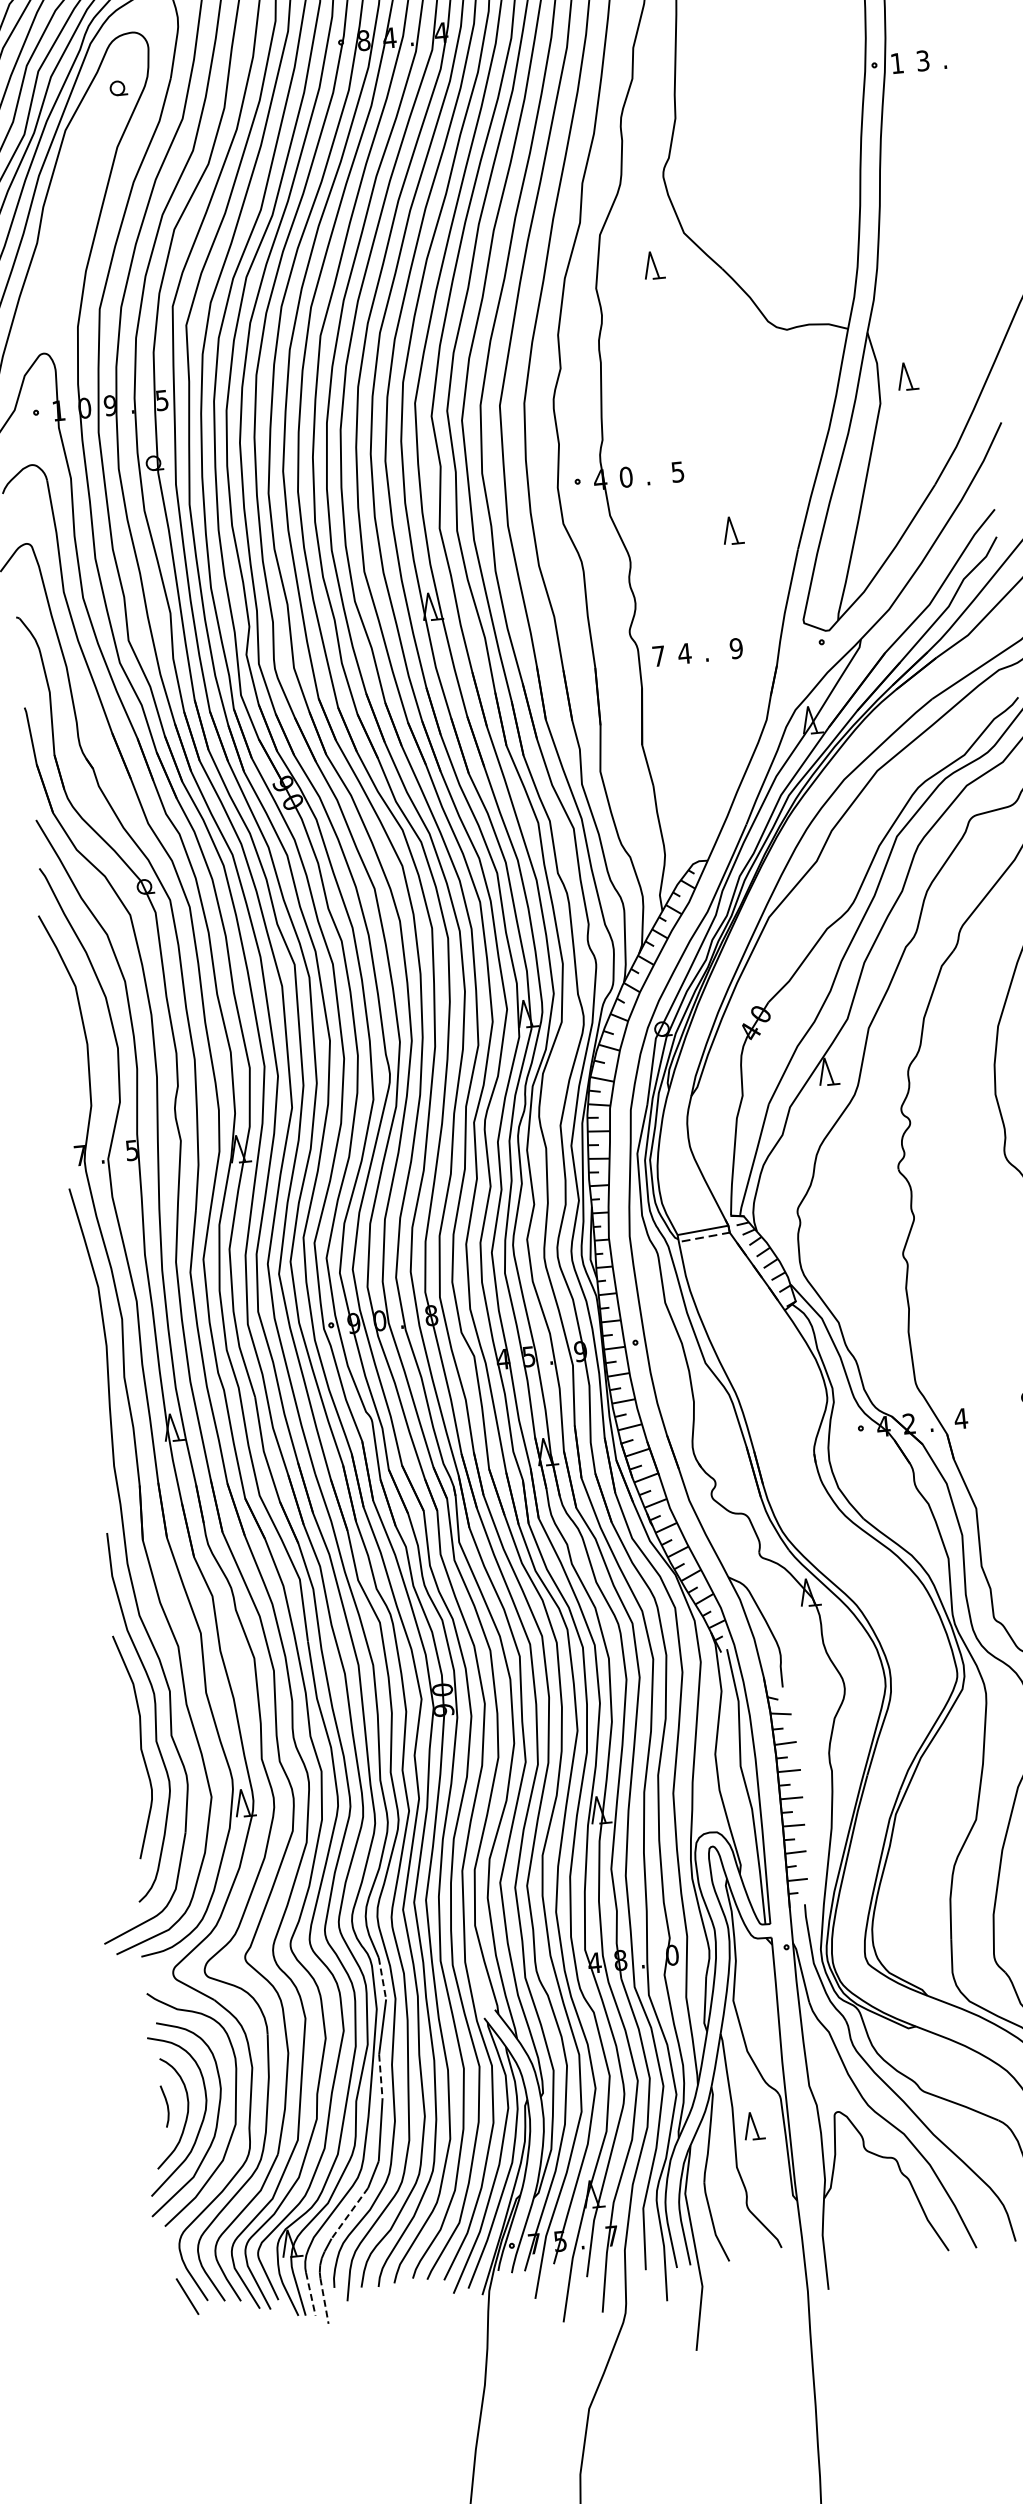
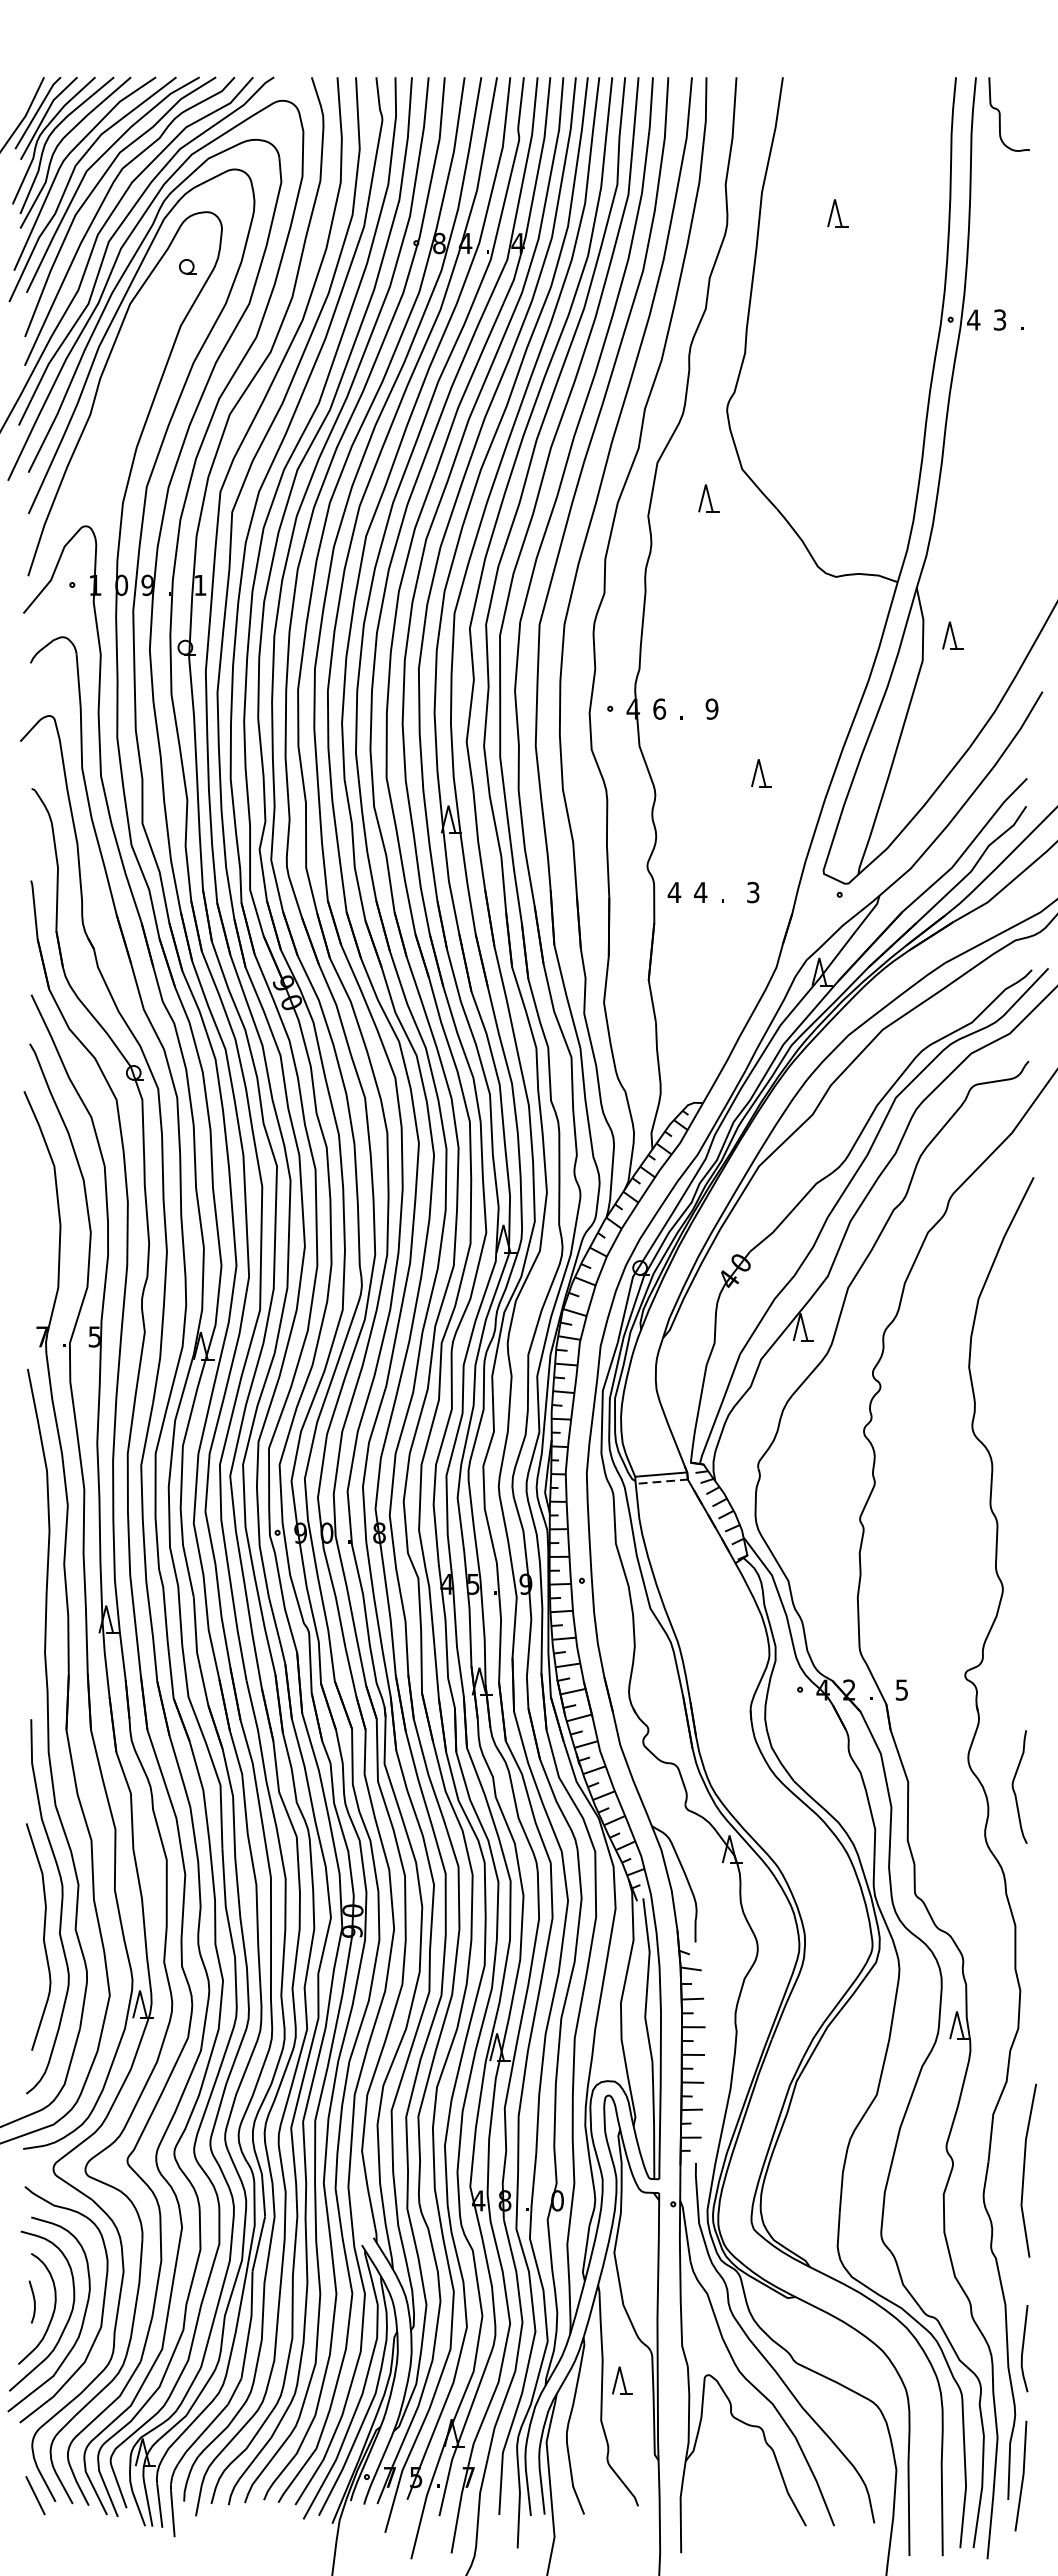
text: (896, 62) -> (973, 319), 1 -> 4
text: (162, 400) -> (200, 585), 5 -> 1
text: (677, 471) -> (711, 708), 5 -> 9
text: (626, 476) -> (659, 708), 0 -> 6
text: (735, 648) -> (752, 892), 9 -> 3
text: (658, 656) -> (674, 892), 7 -> 4
text: (960, 1418) -> (901, 1689), 4 -> 5
line: (382, 1978) -> (263, 2195), dashed -> solid
line: (381, 2077) -> (252, 2294), dashed -> solid
line: (350, 2213) -> (207, 2428), dashed -> solid
line: (310, 2295) -> (159, 2506), dashed -> solid
line: (324, 2301) -> (172, 2514), dashed -> solid

